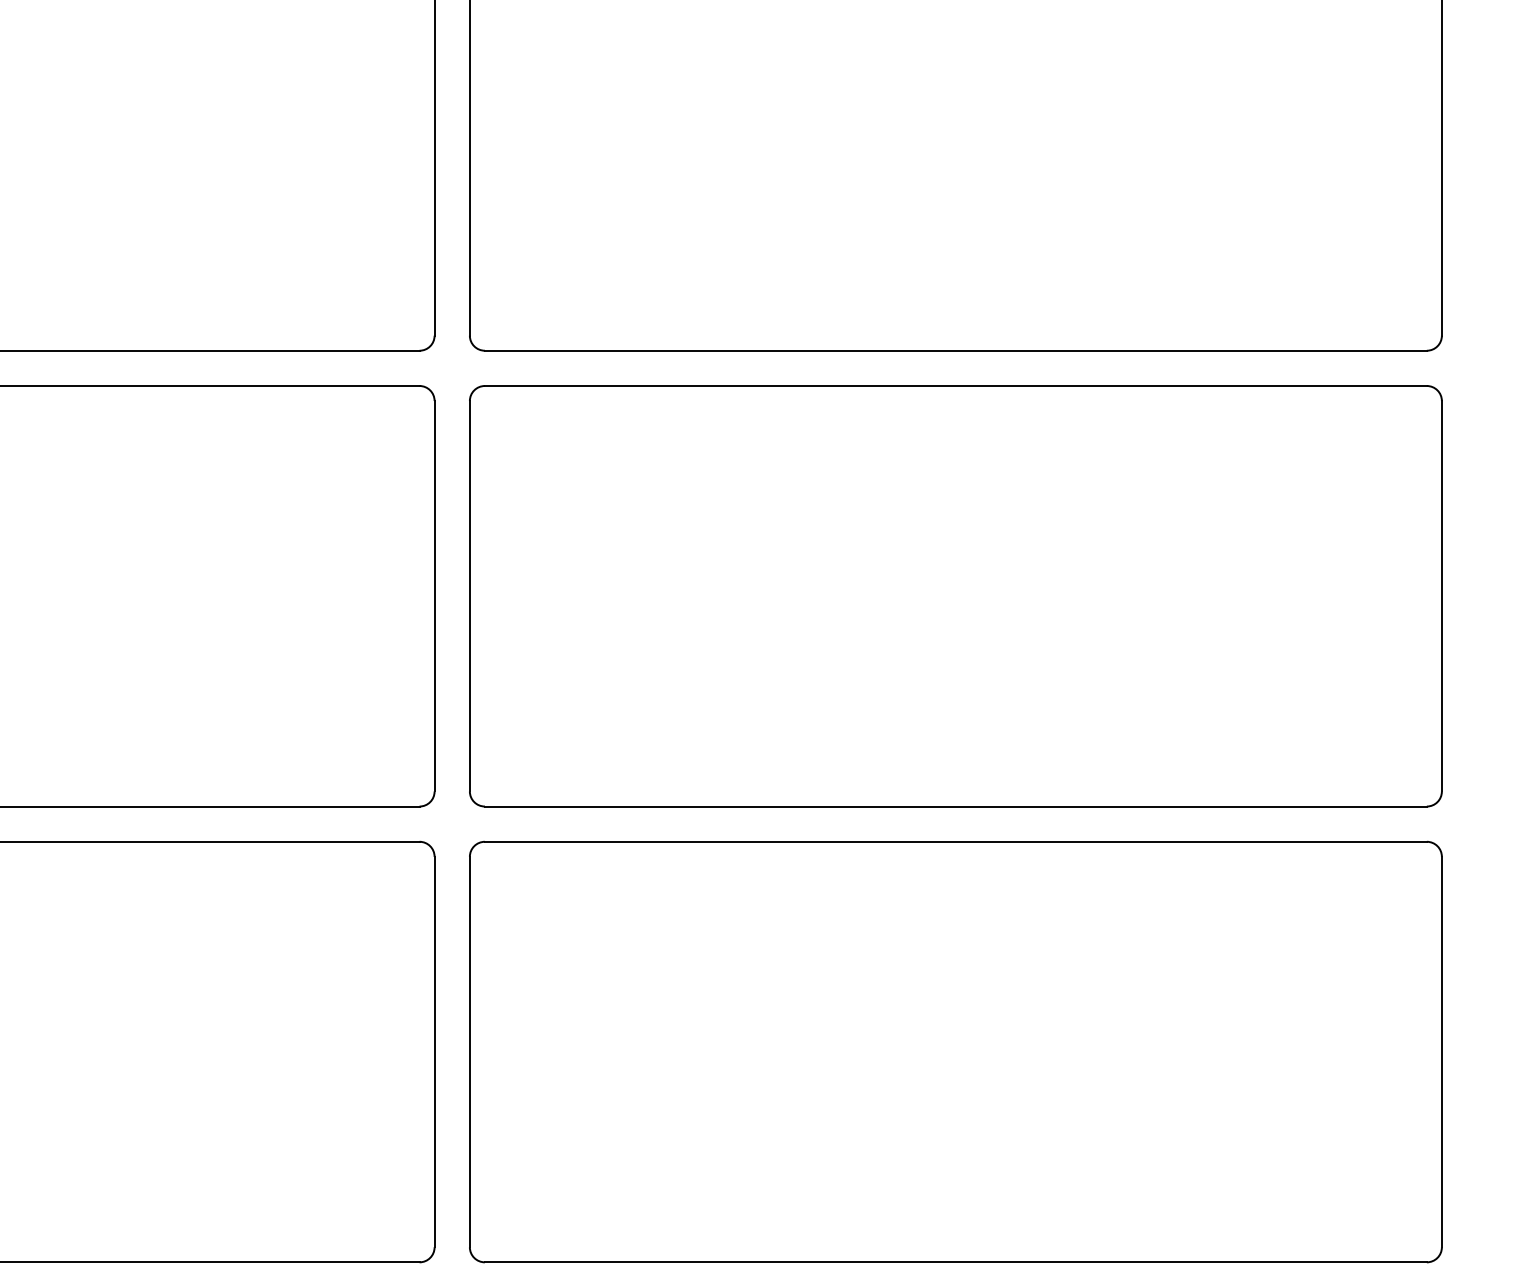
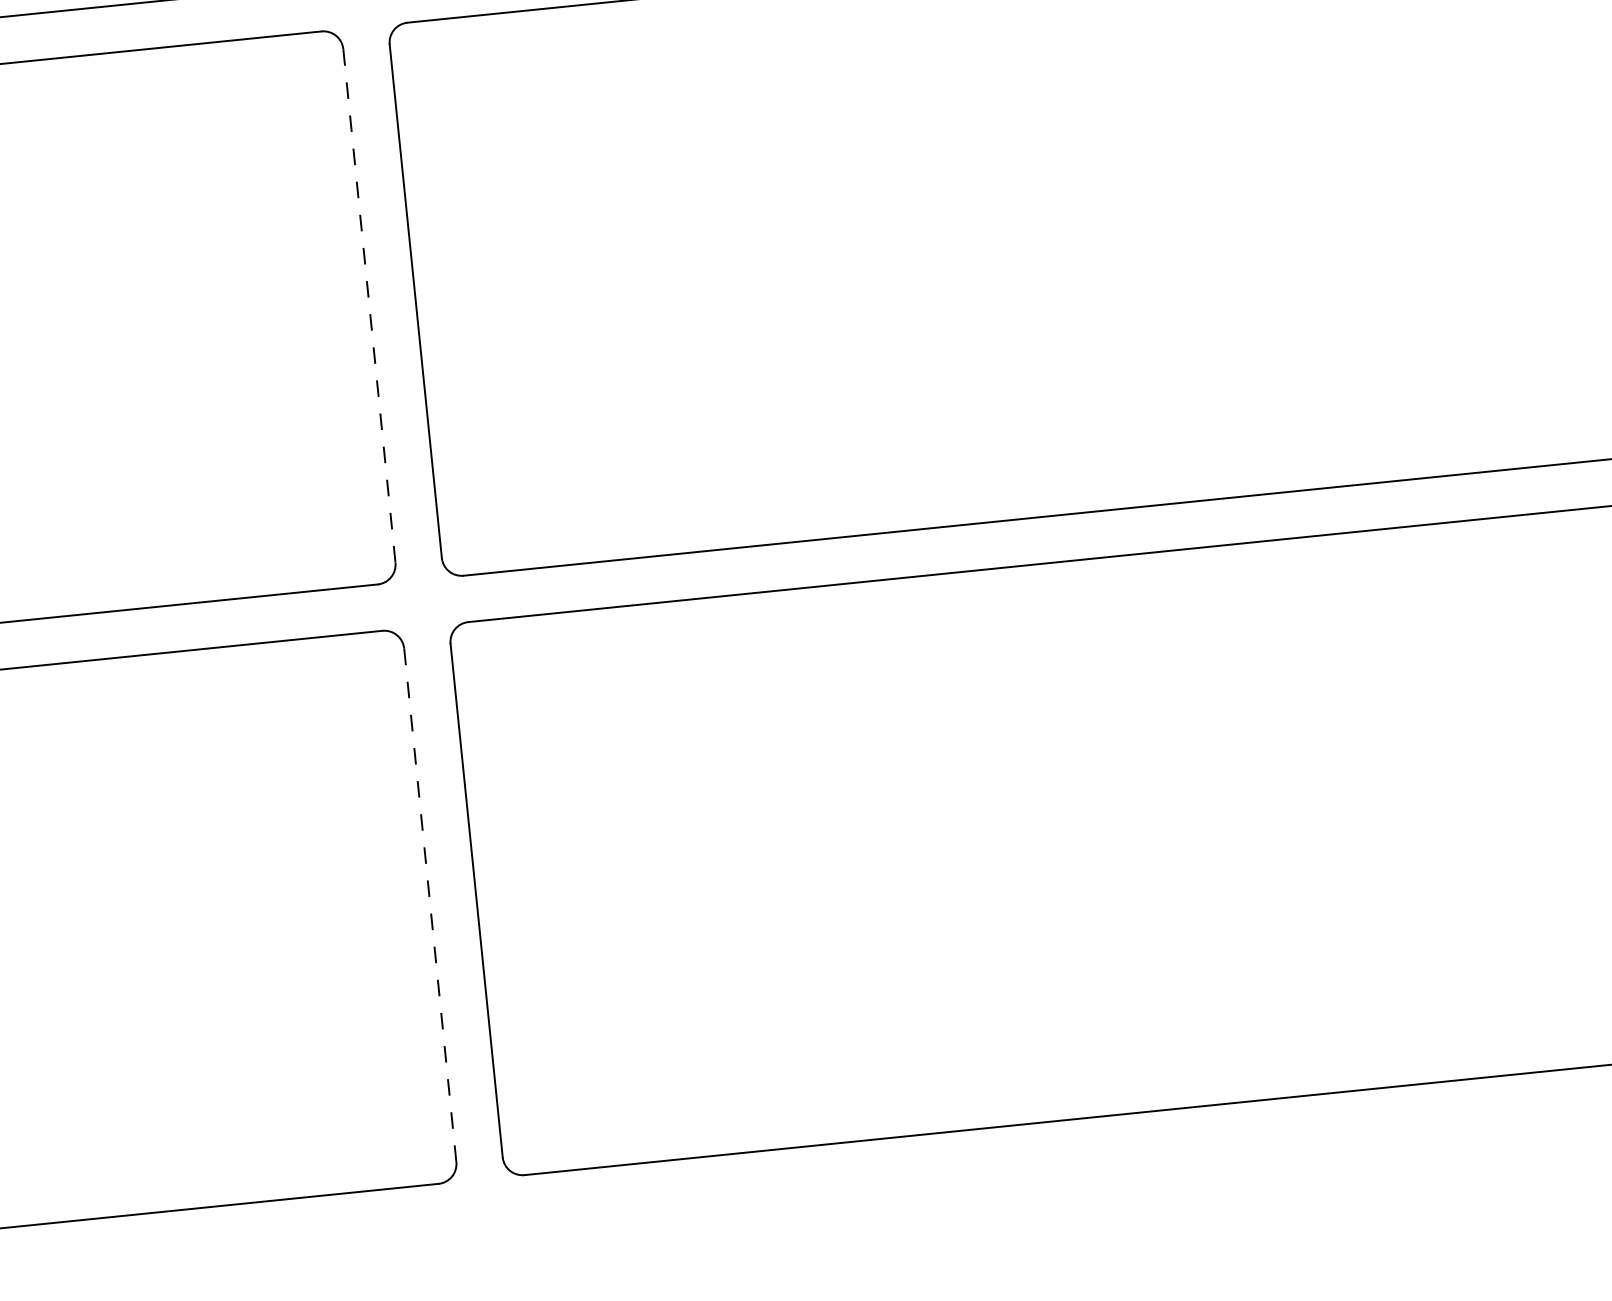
line: (434, 596) -> (369, 306), solid -> dashed
line: (434, 1052) -> (430, 905), solid -> dashed

